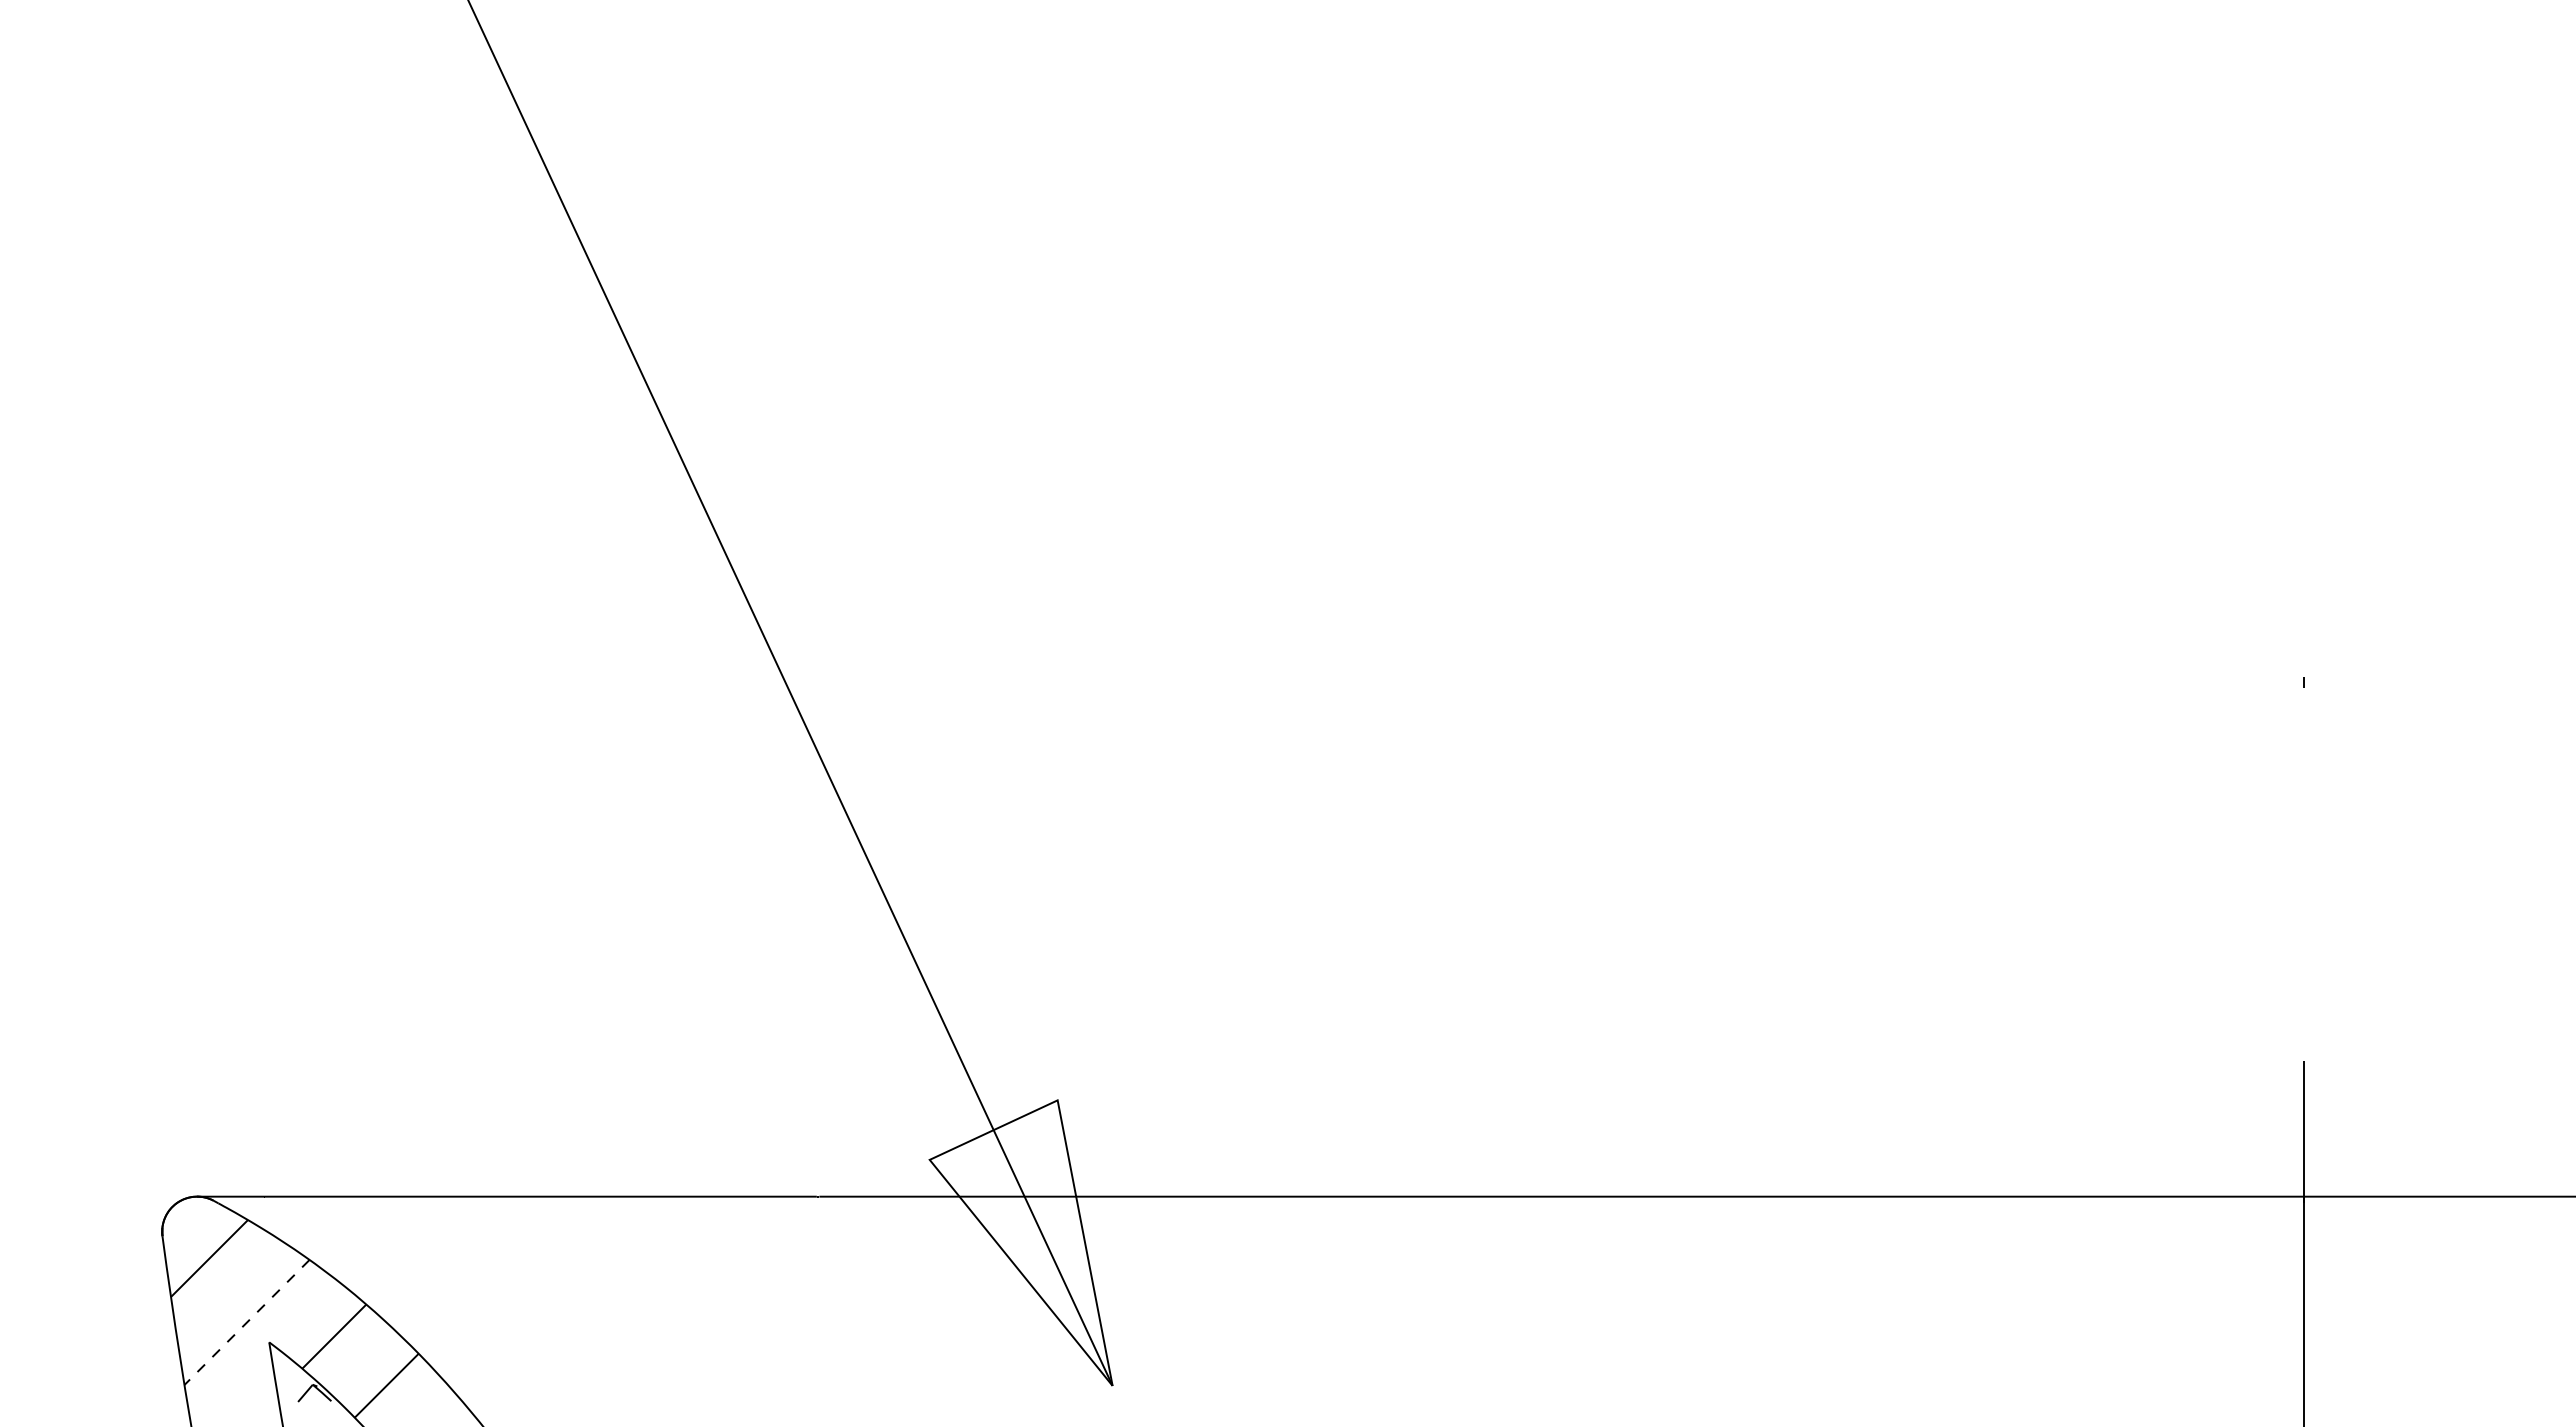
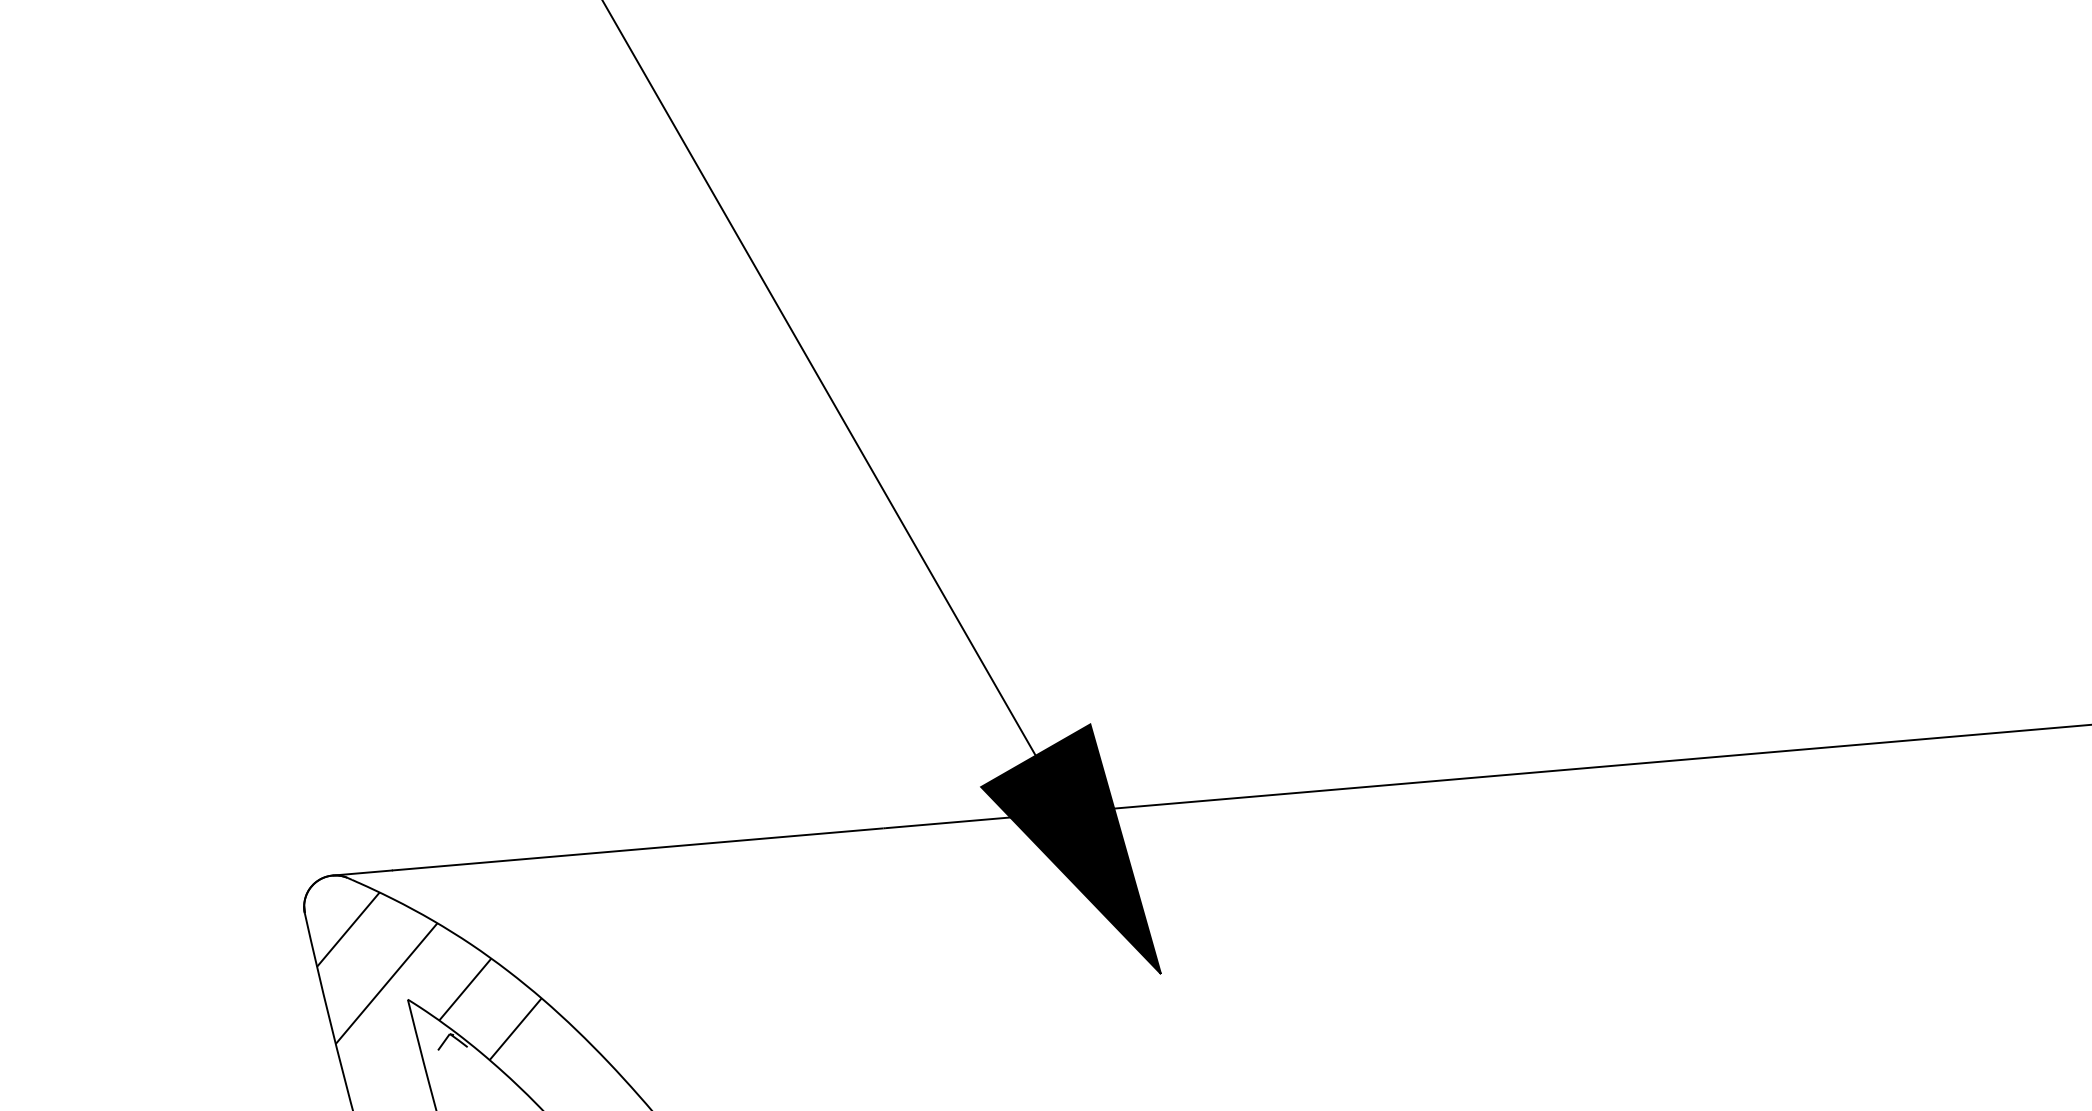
fill: (1020, 1242) -> (1068, 853), added
line: (247, 1322) -> (387, 983), dashed -> solid

